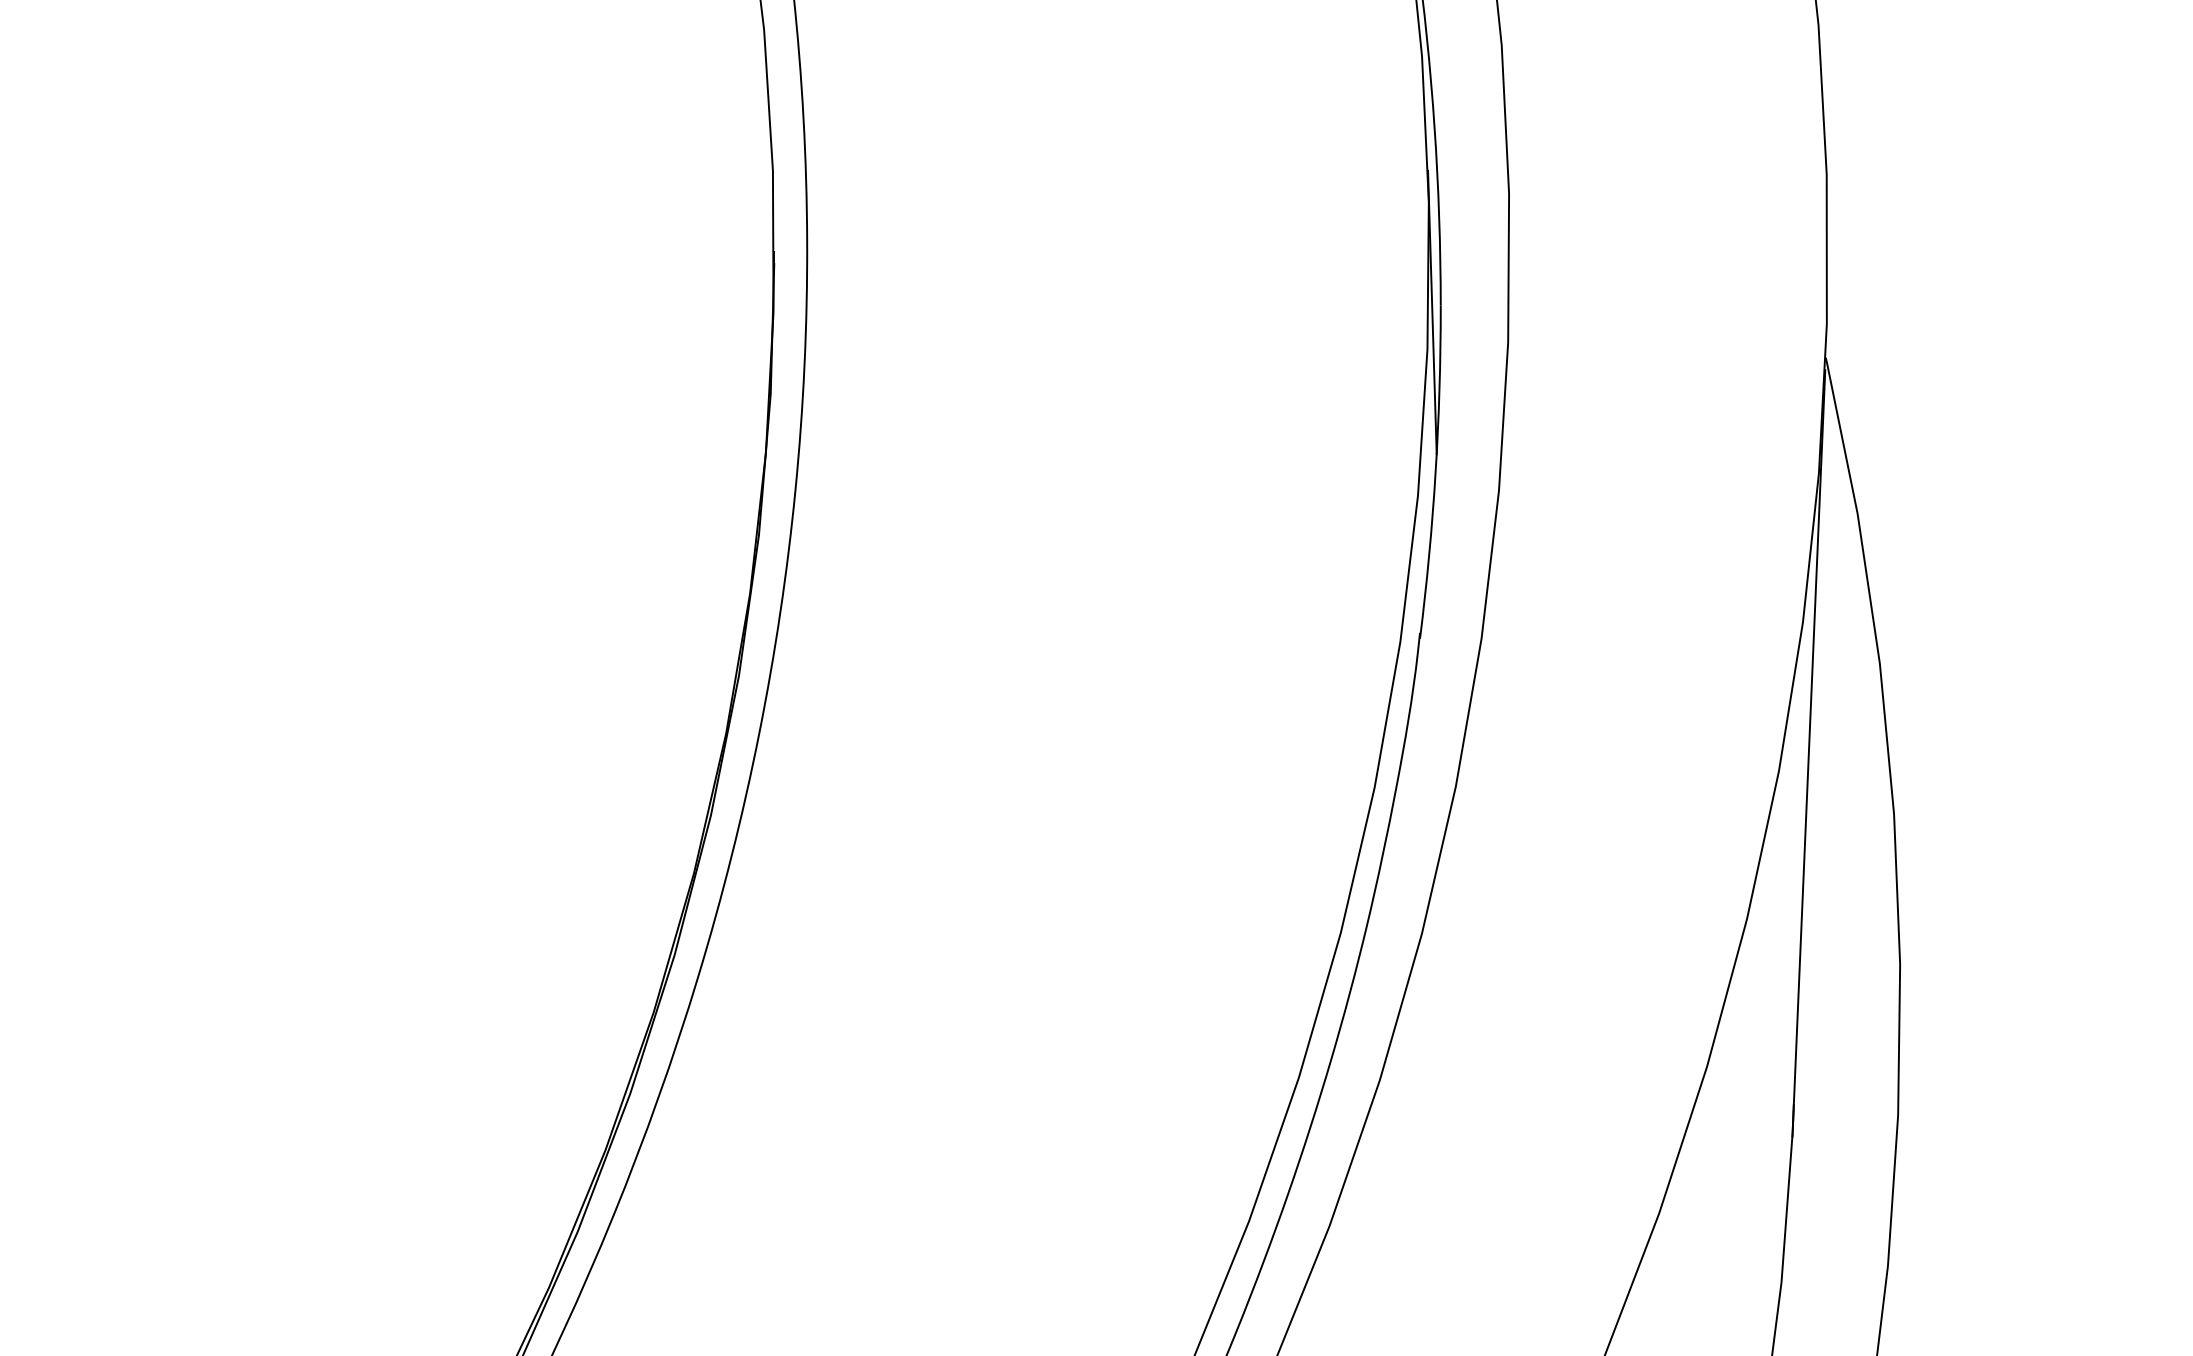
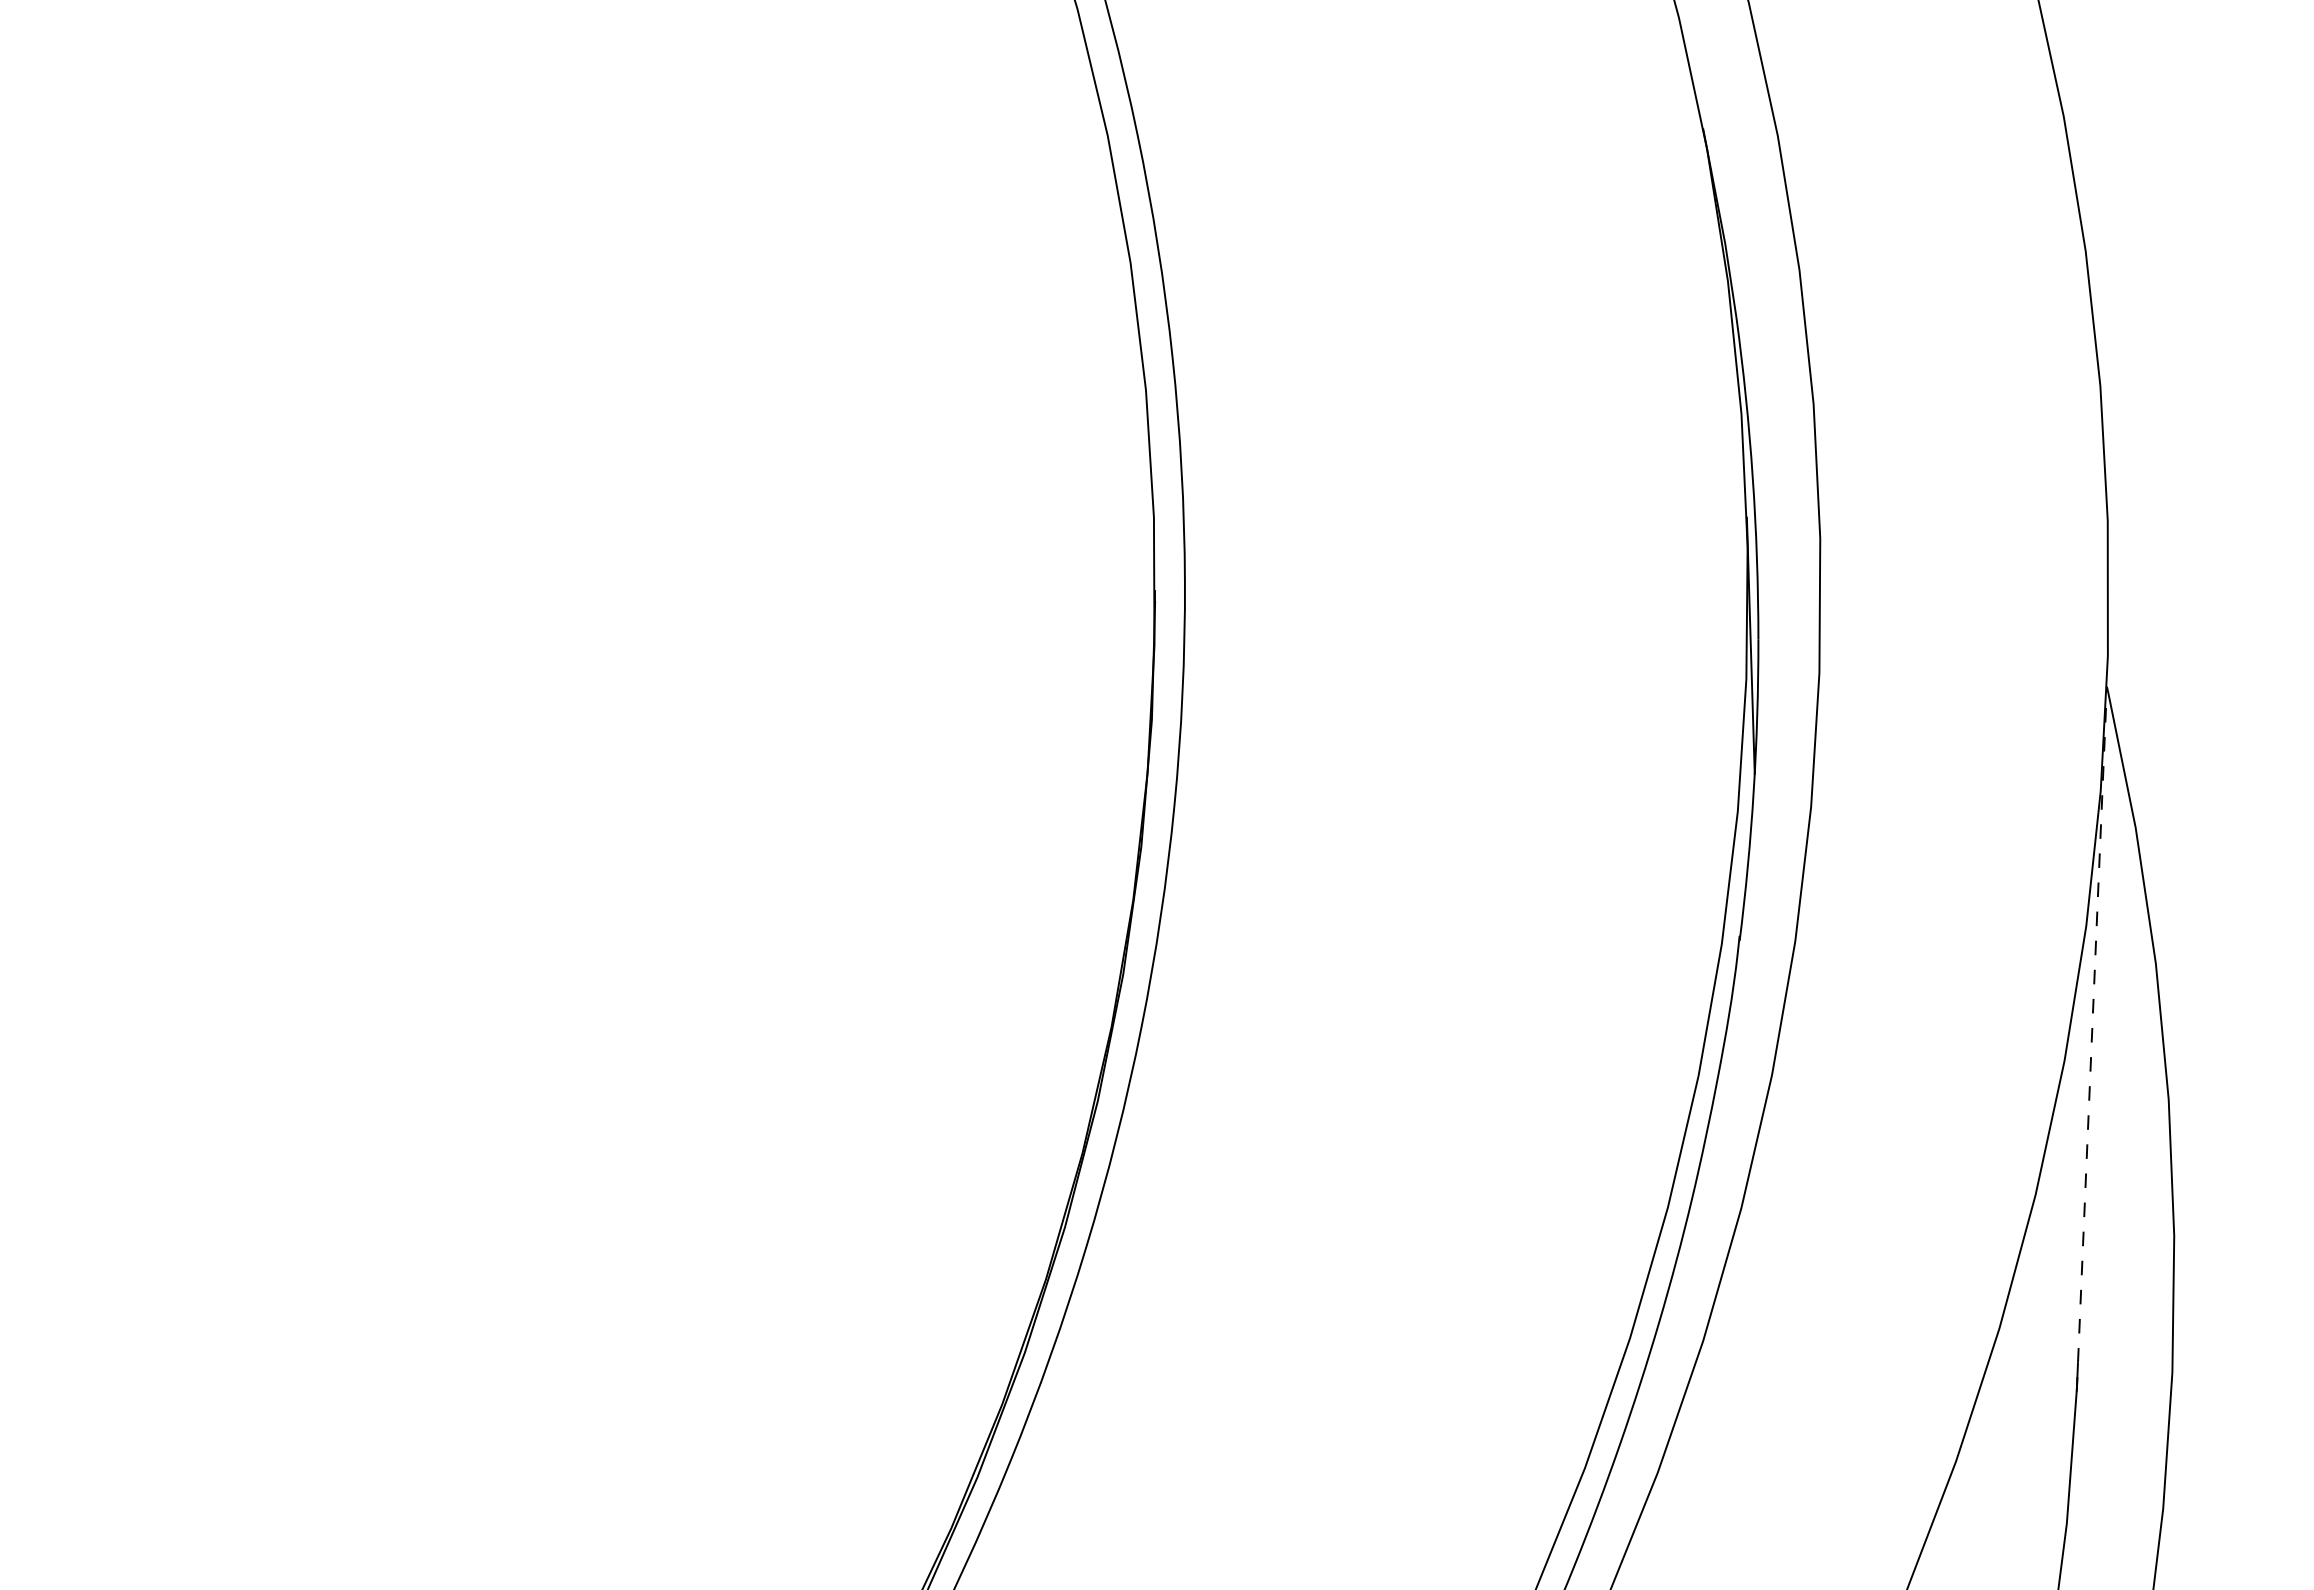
line: (1808, 752) -> (2091, 1044), solid -> dashed

